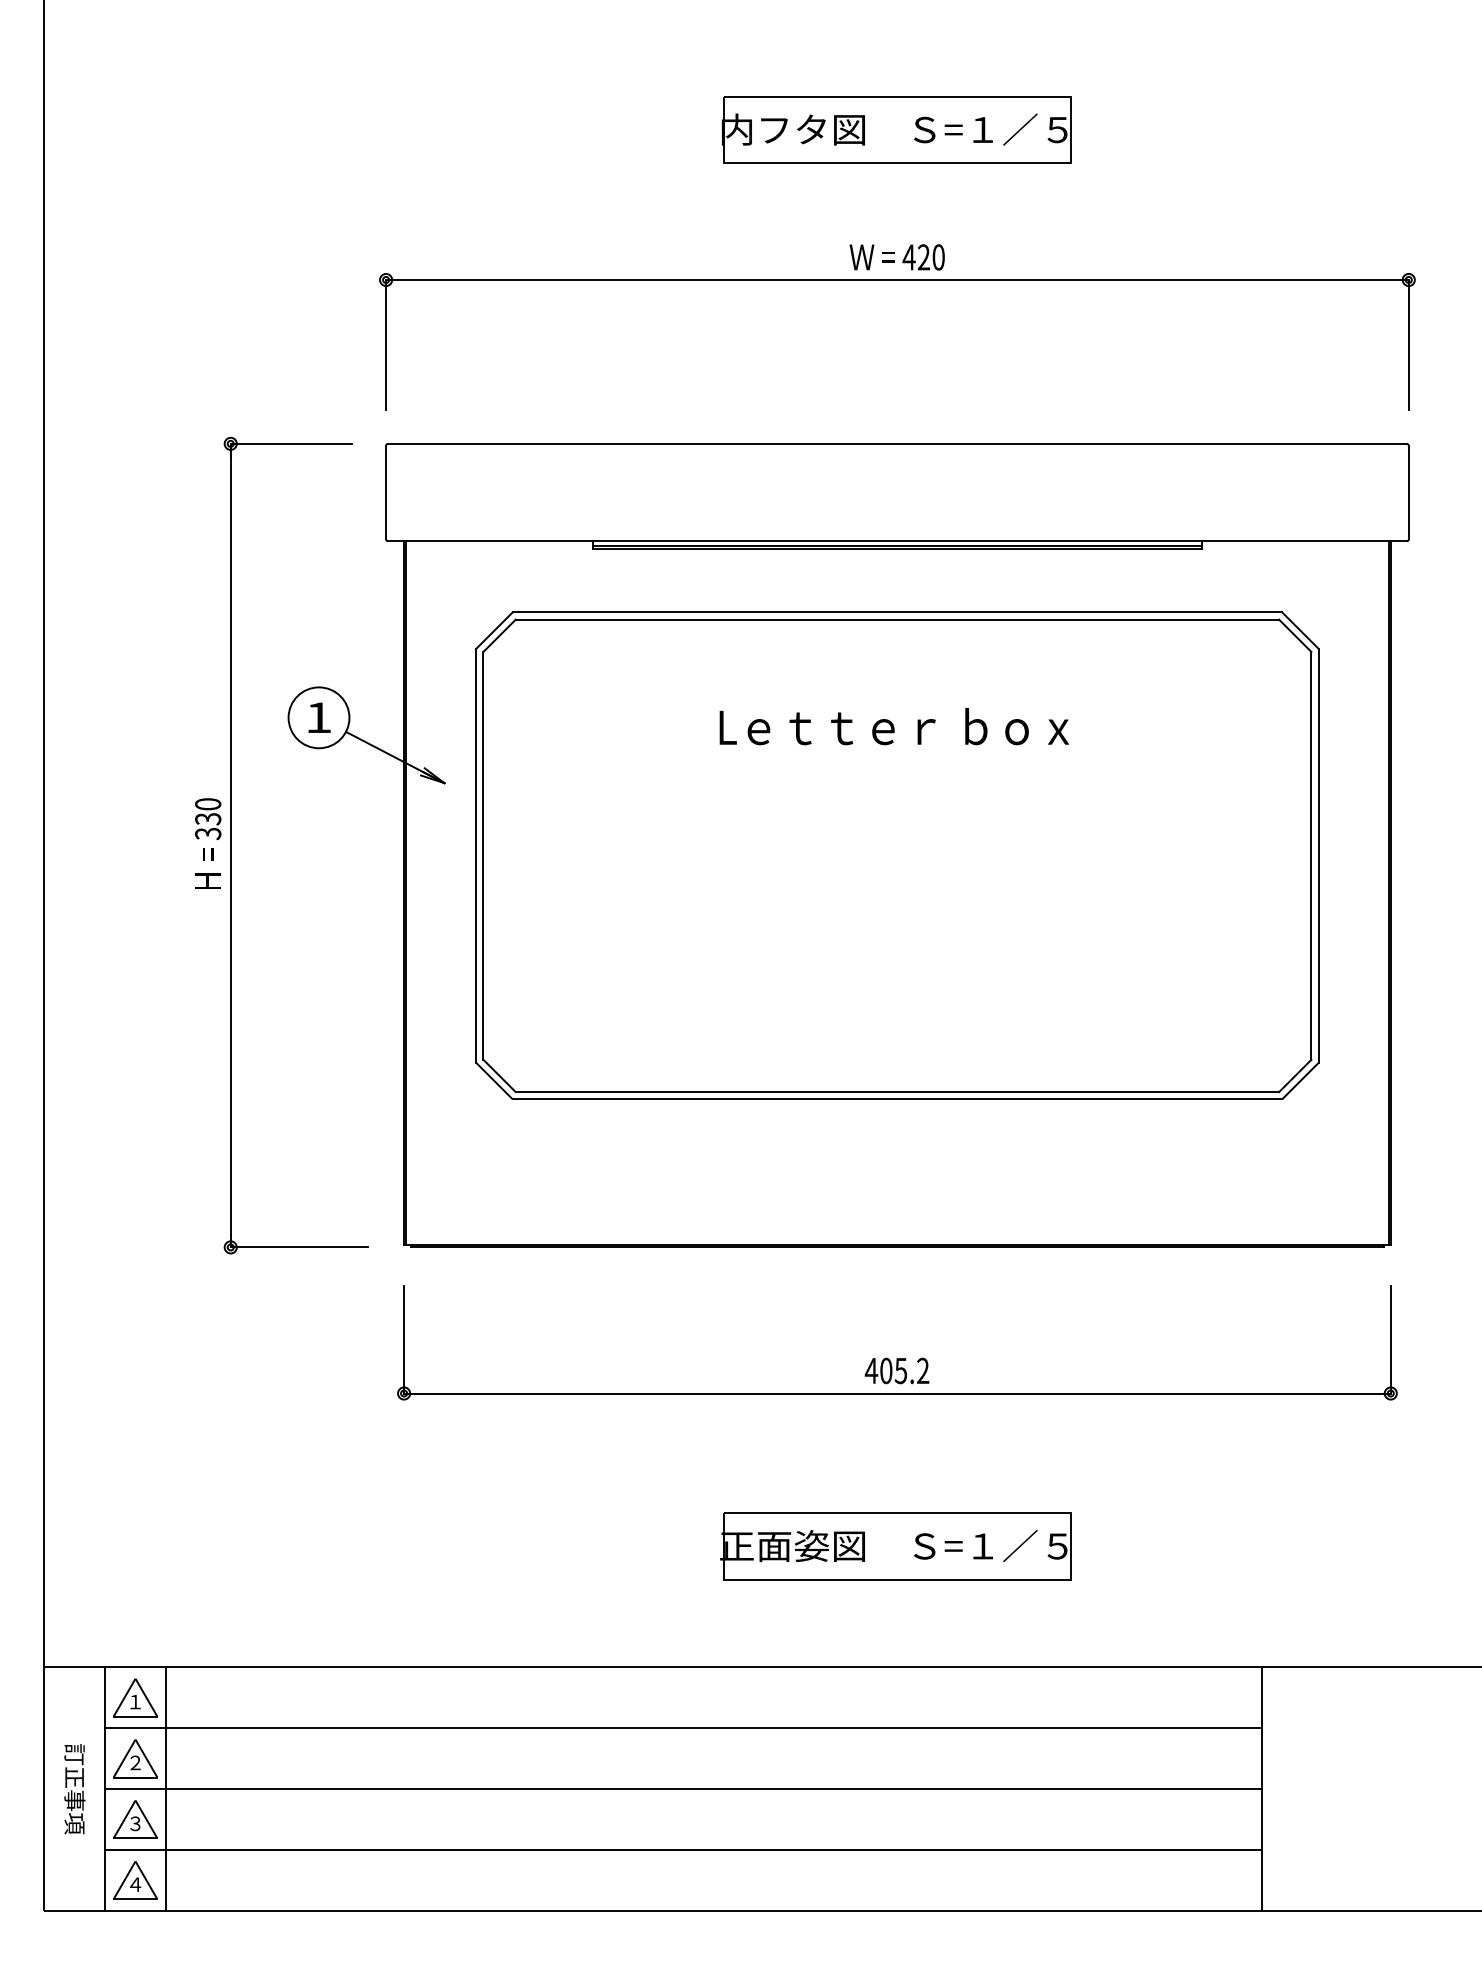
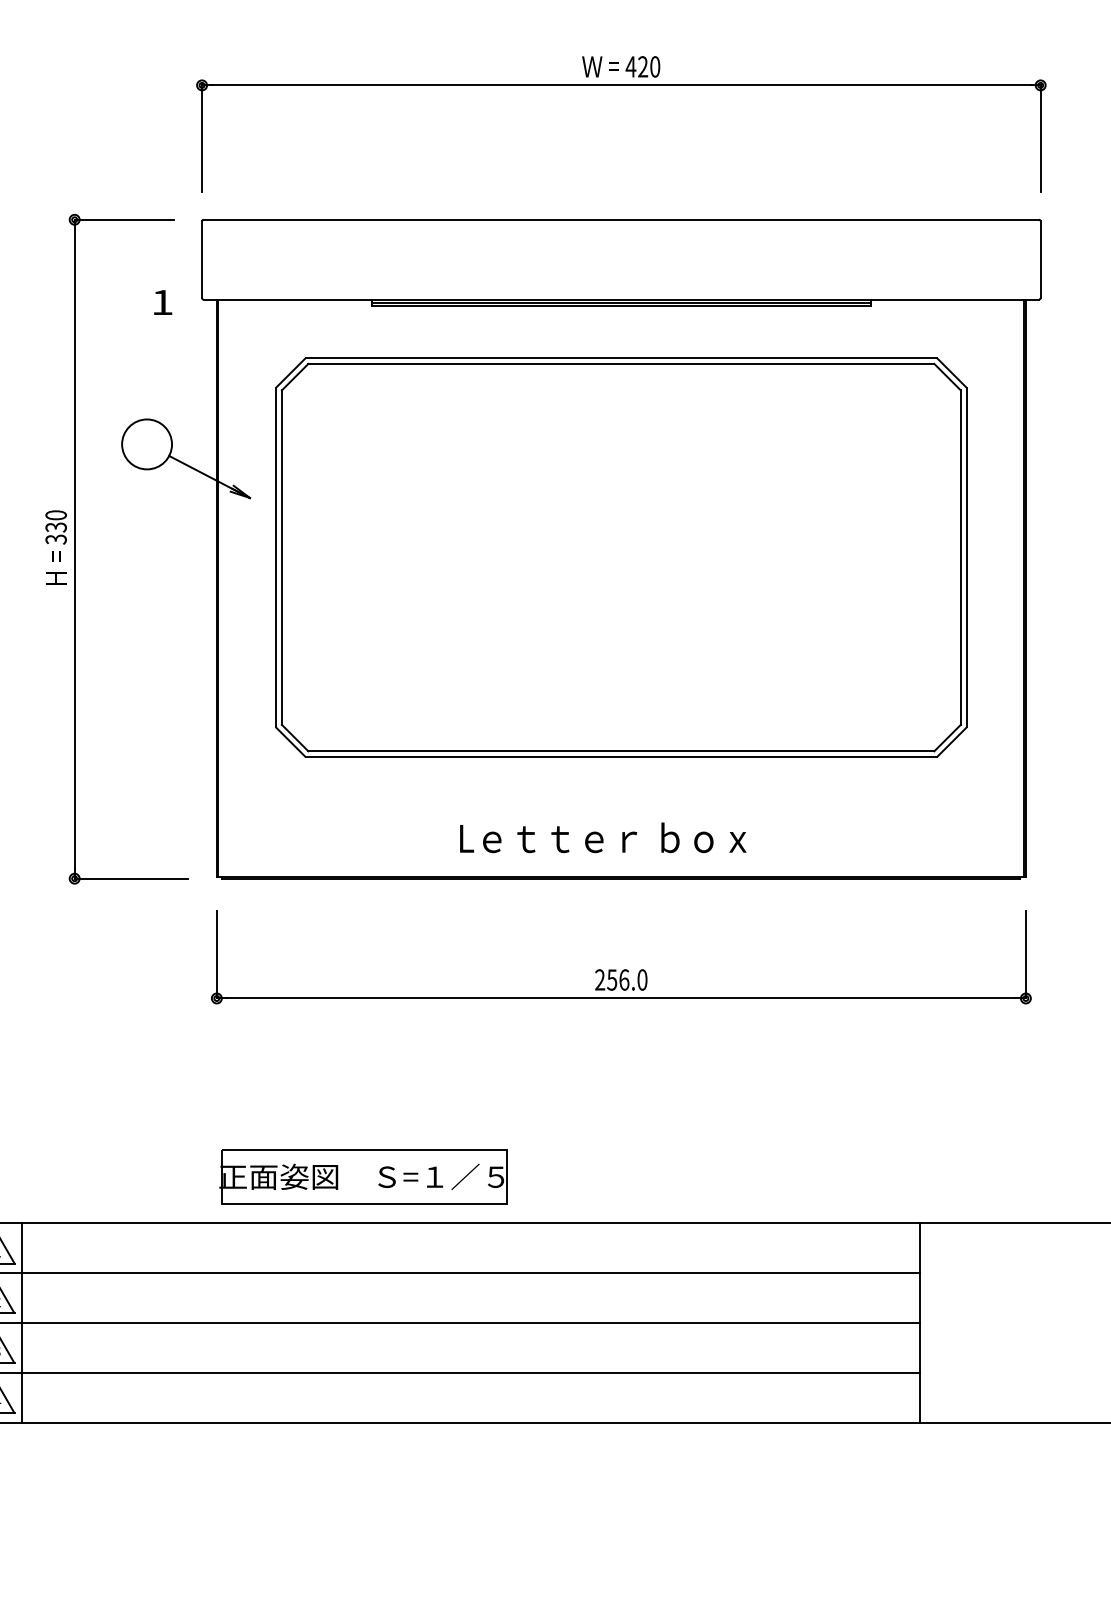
text: (319, 717) -> (163, 302), moved
text: (894, 726) -> (603, 837), moved
text: (896, 1370) -> (620, 979), 405.2 -> 256.0
part: (895, 1546) -> (363, 1177), moved

